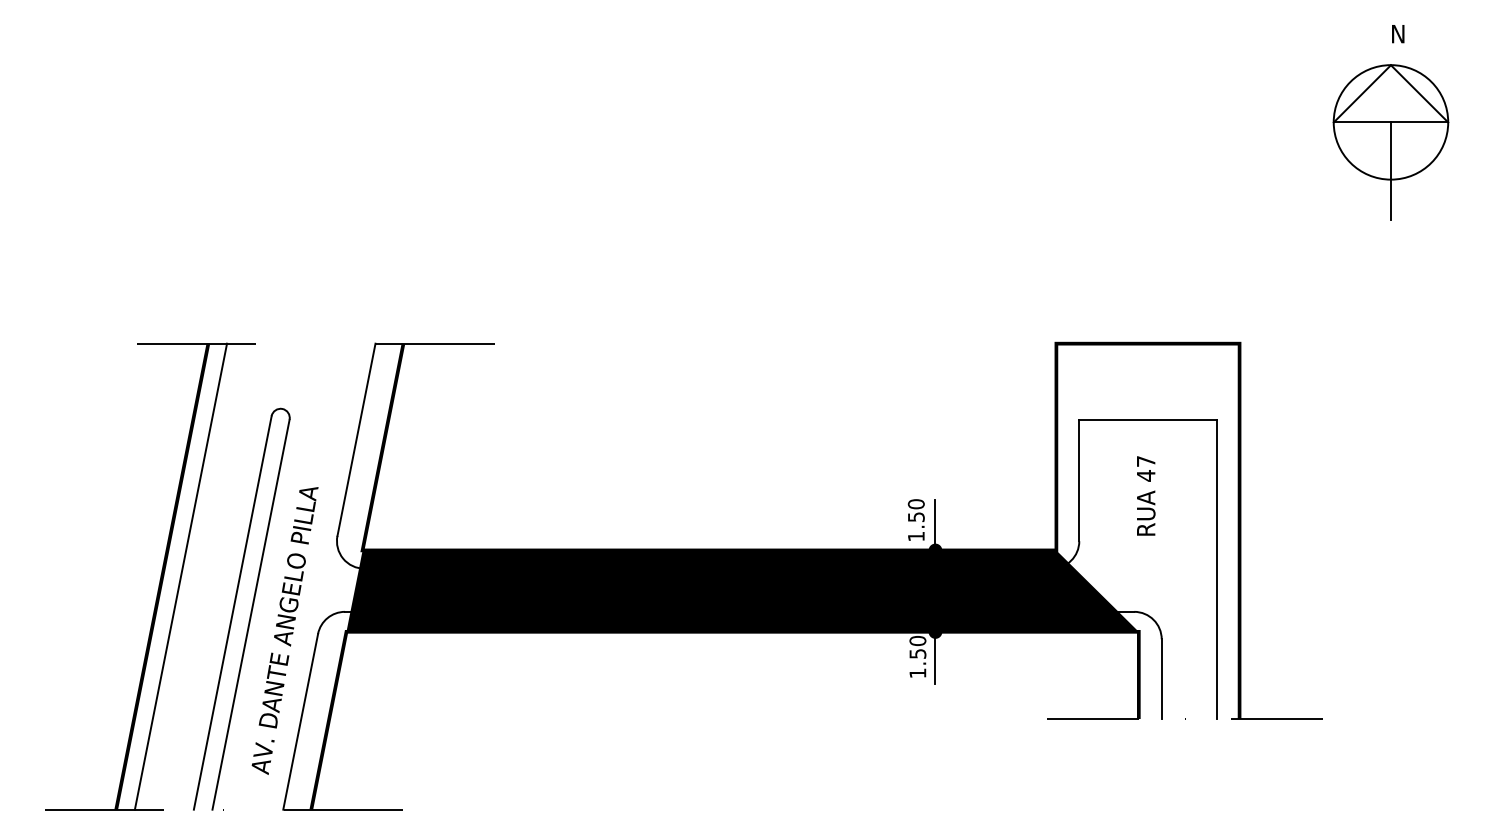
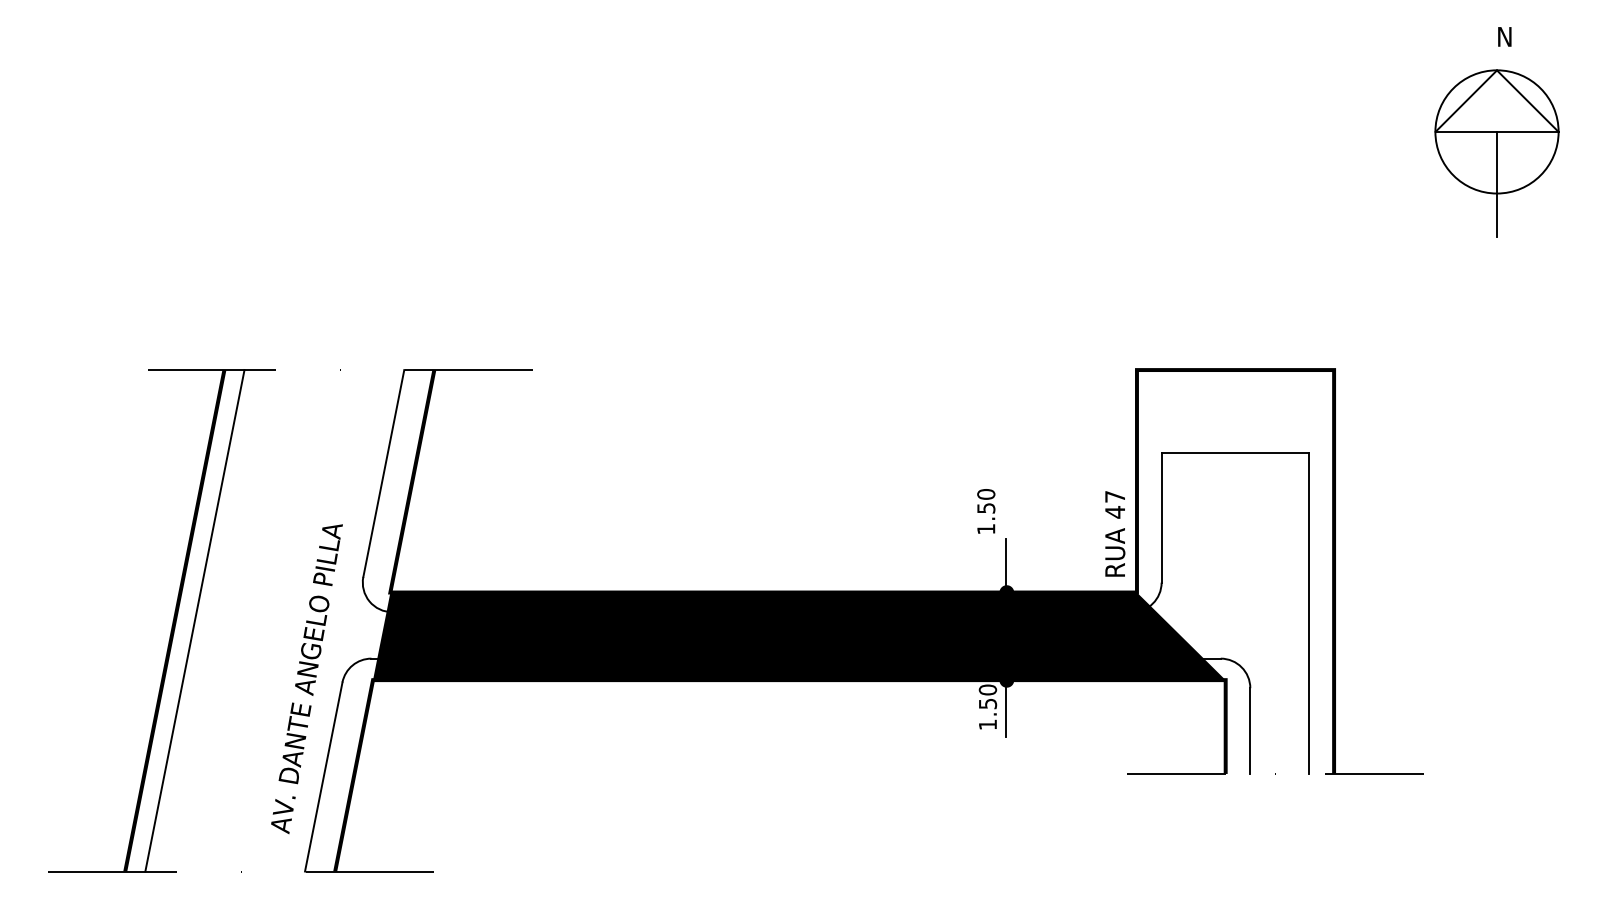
text: (1146, 495) -> (1115, 533), moved
text: (915, 519) -> (985, 510), moved
part: (235, 605) -> (253, 651), removed

